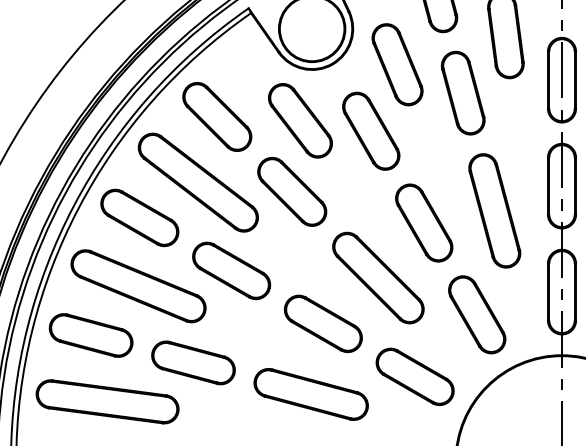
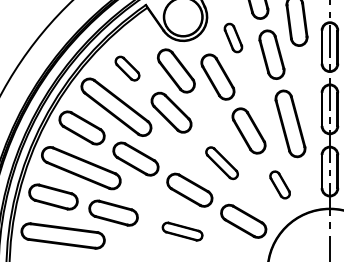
part: (397, 63) -> (233, 37), size x0.6
part: (217, 116) -> (127, 68), size x0.6
part: (377, 276) -> (221, 162), size x0.6
part: (476, 314) -> (279, 184), size x0.6
part: (310, 394) -> (182, 231), size x0.6

